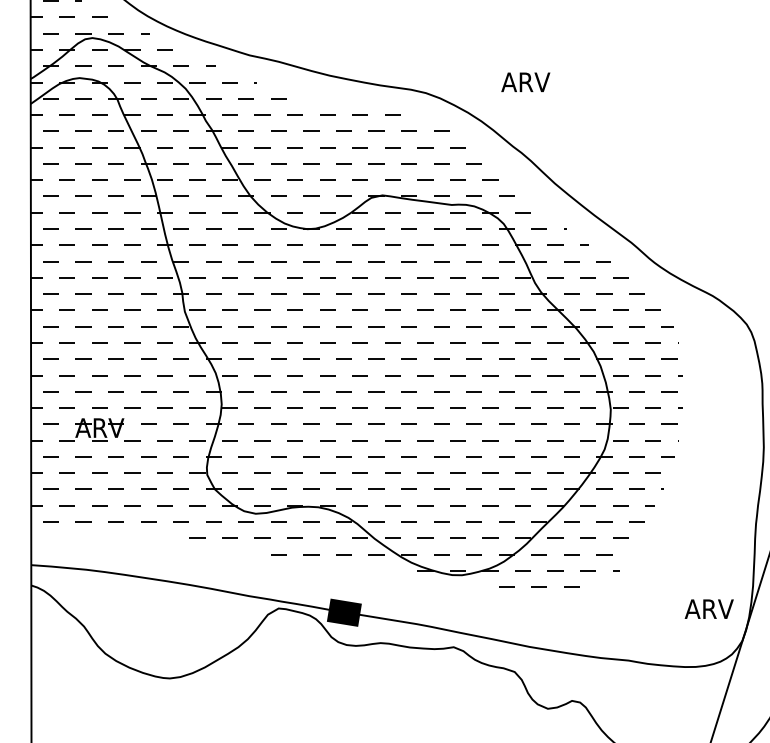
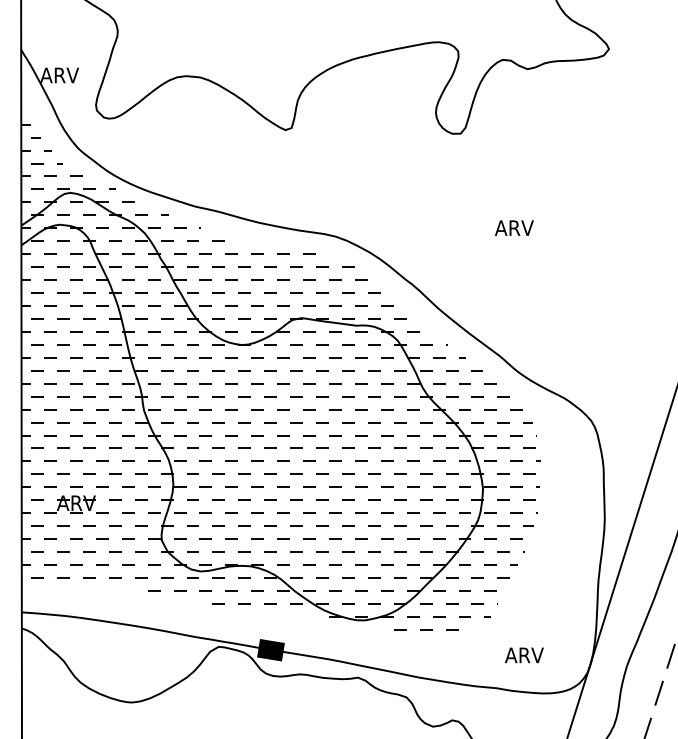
text: (525, 81) -> (514, 227), moved
text: (709, 609) -> (524, 655), moved

